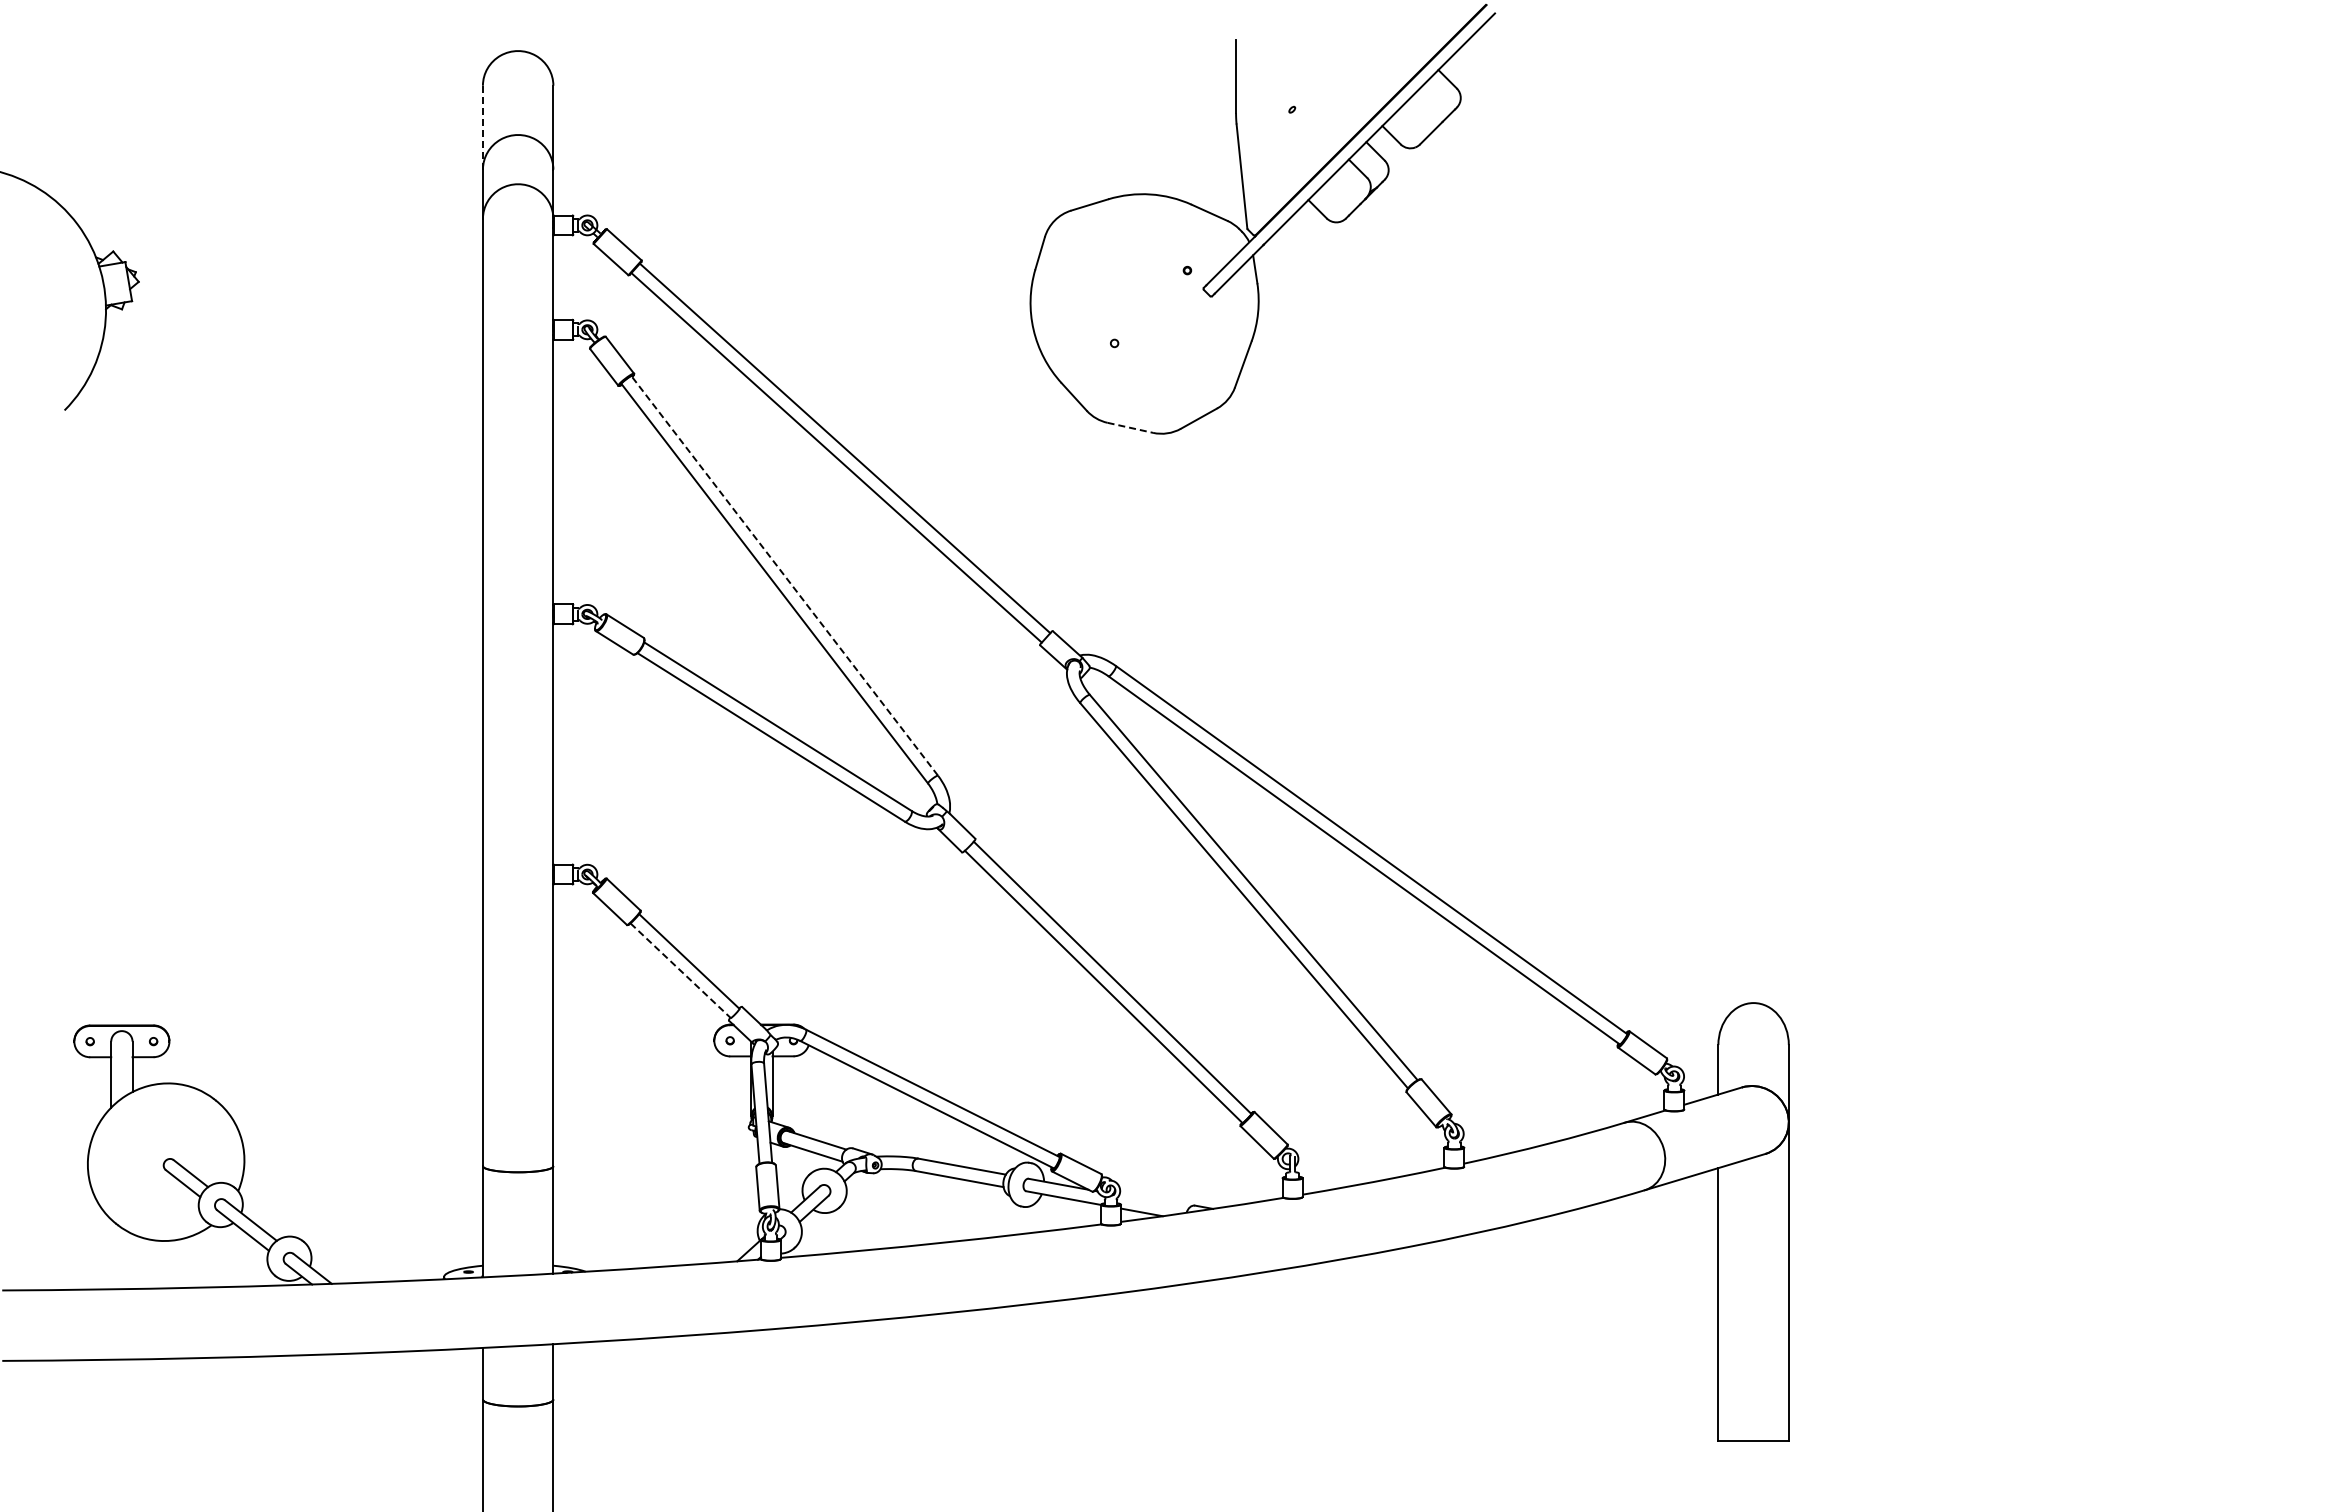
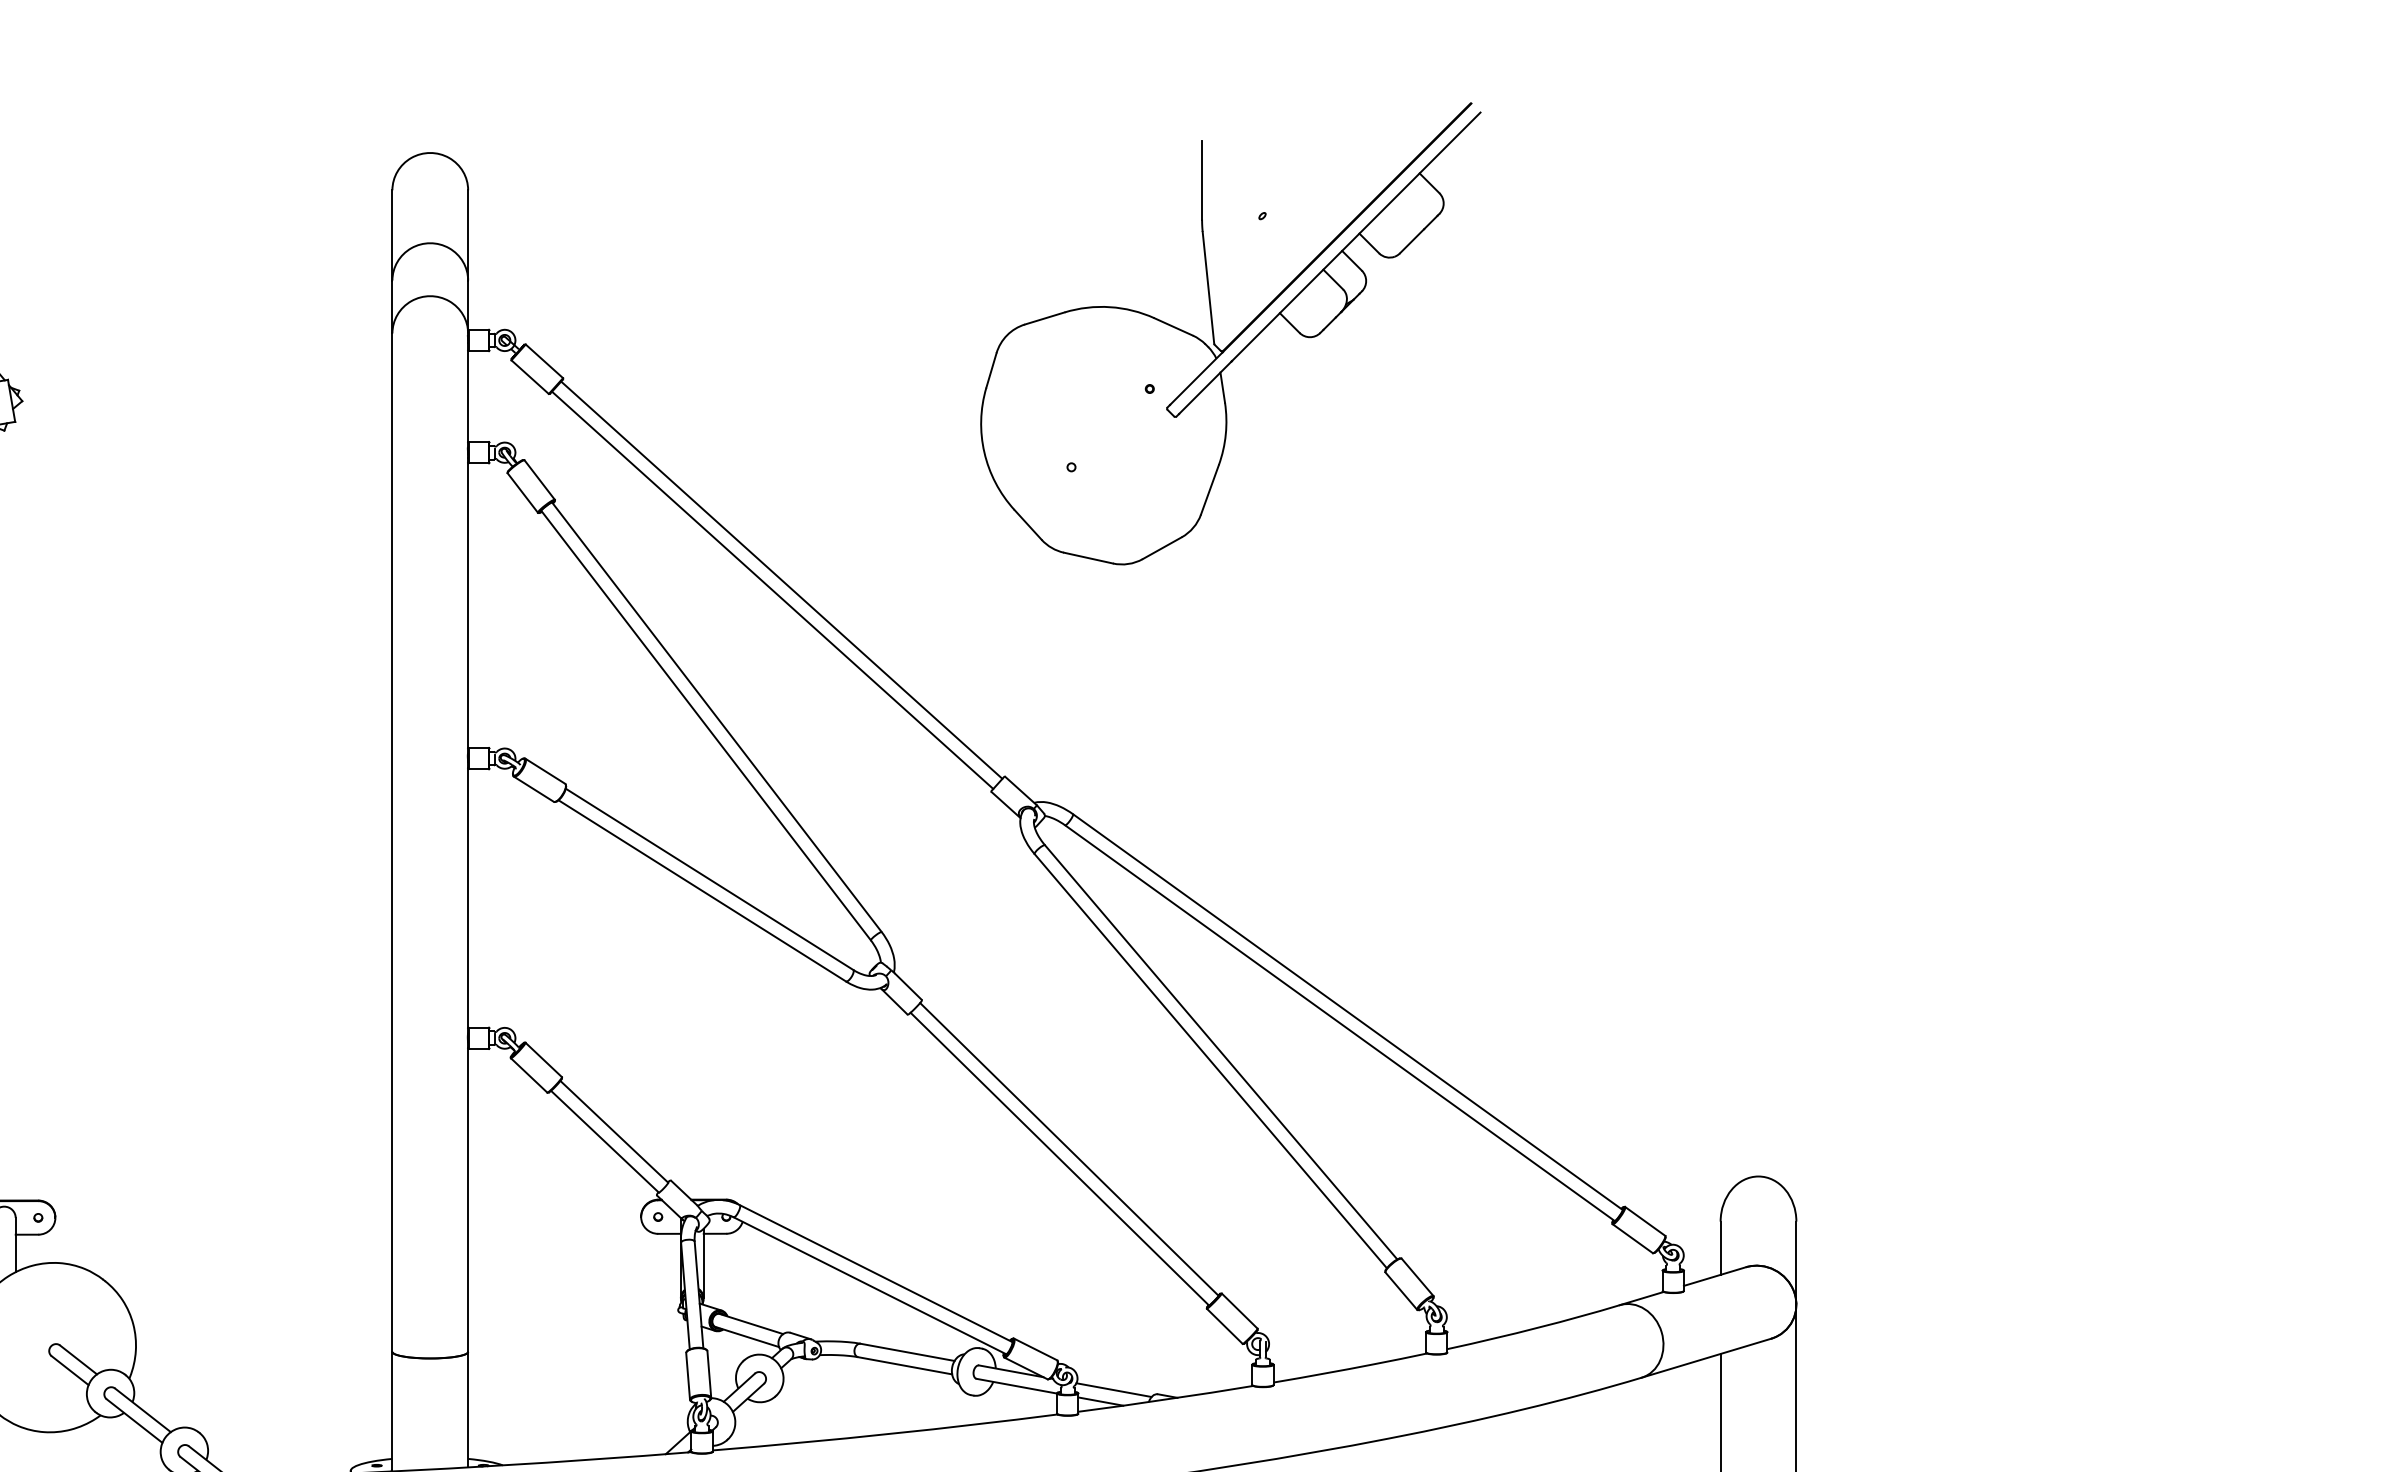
line: (482, 127) -> (391, 235), dashed -> solid
line: (1130, 427) -> (1088, 557), dashed -> solid
line: (784, 575) -> (716, 716), dashed -> solid
line: (680, 970) -> (604, 1141), dashed -> solid
line: (1154, 1201) -> (1114, 1389), added

